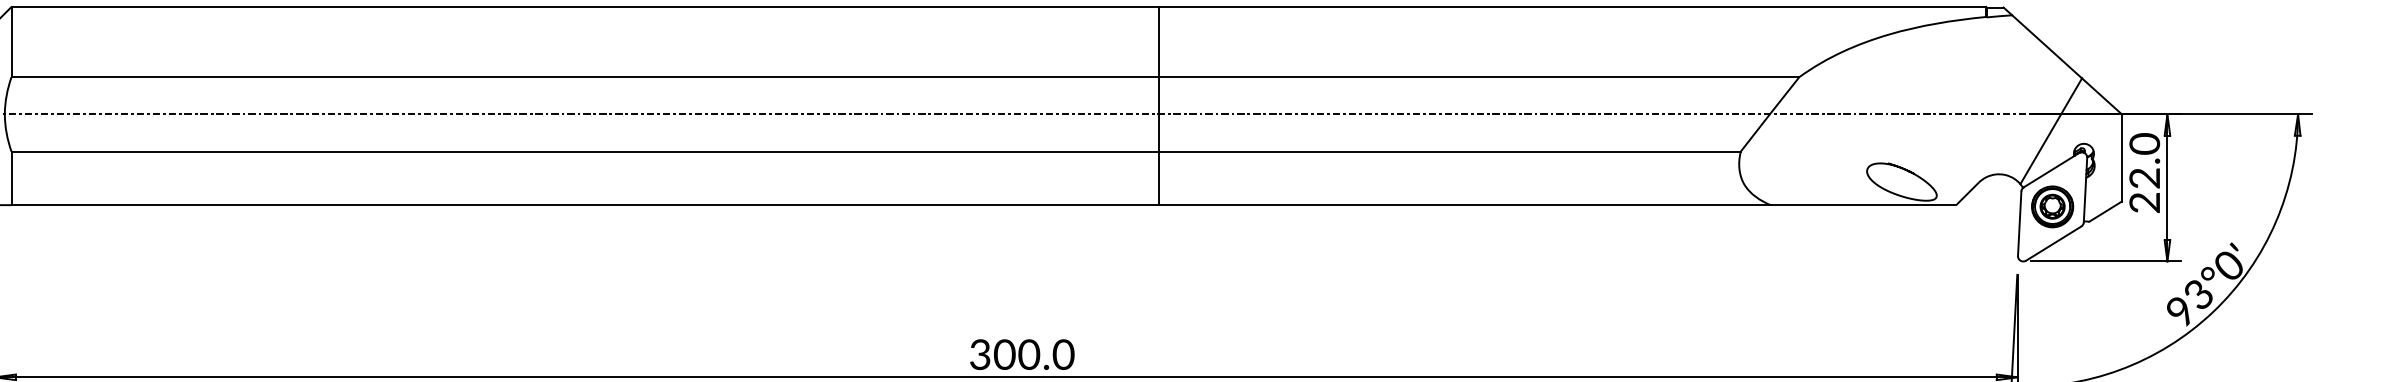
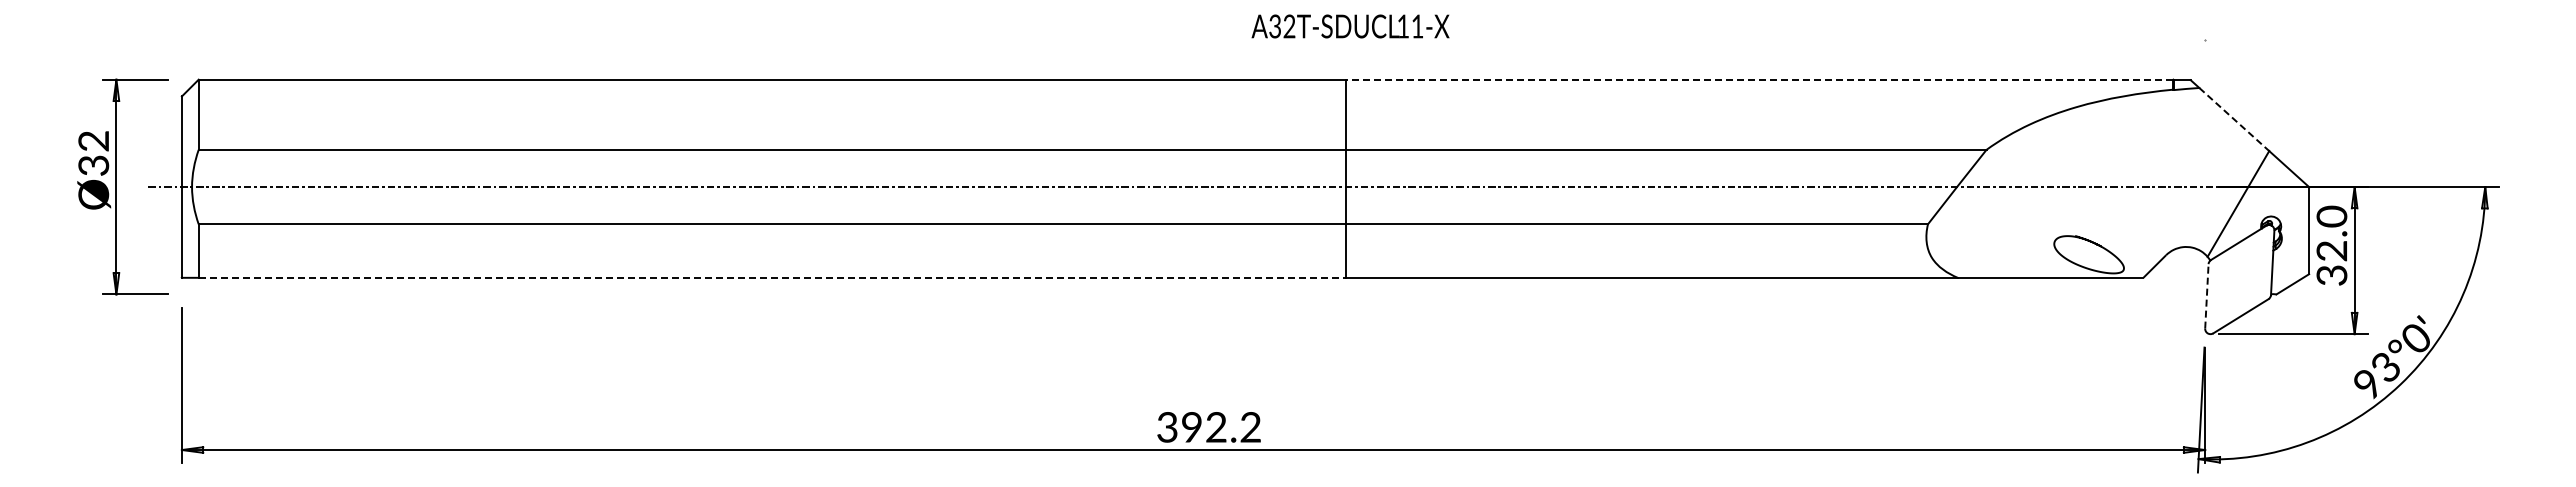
line: (1572, 6) -> (1759, 79), solid -> dashed
line: (2047, 46) -> (2234, 119), solid -> dashed
text: (2146, 202) -> (2333, 275), 22.0 -> 32.0
line: (585, 204) -> (772, 277), solid -> dashed
part: (2052, 206) -> (2239, 279), removed
line: (2019, 222) -> (2206, 295), solid -> dashed
text: (1034, 354) -> (1221, 427), 300.0 -> 392.2

